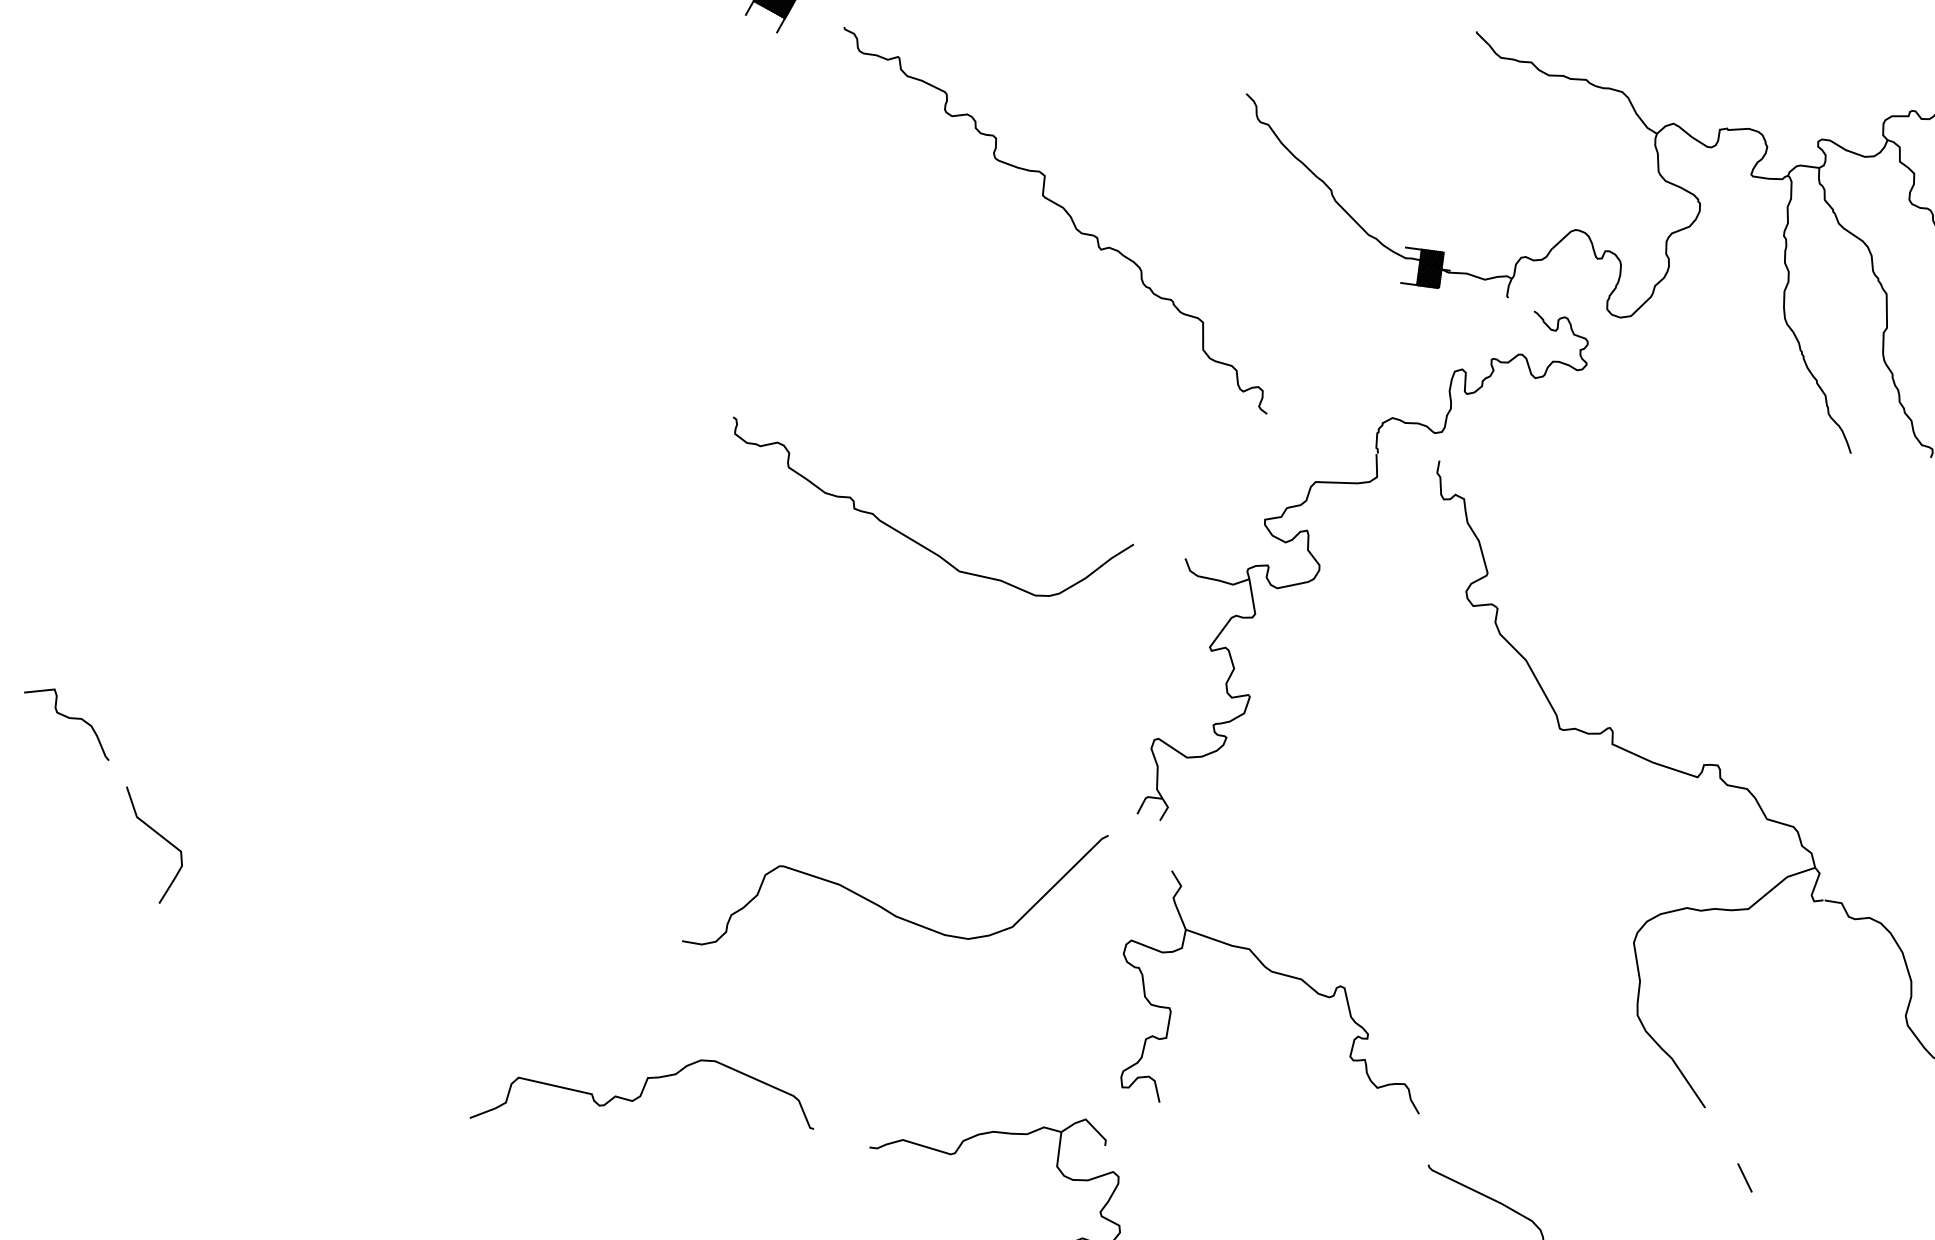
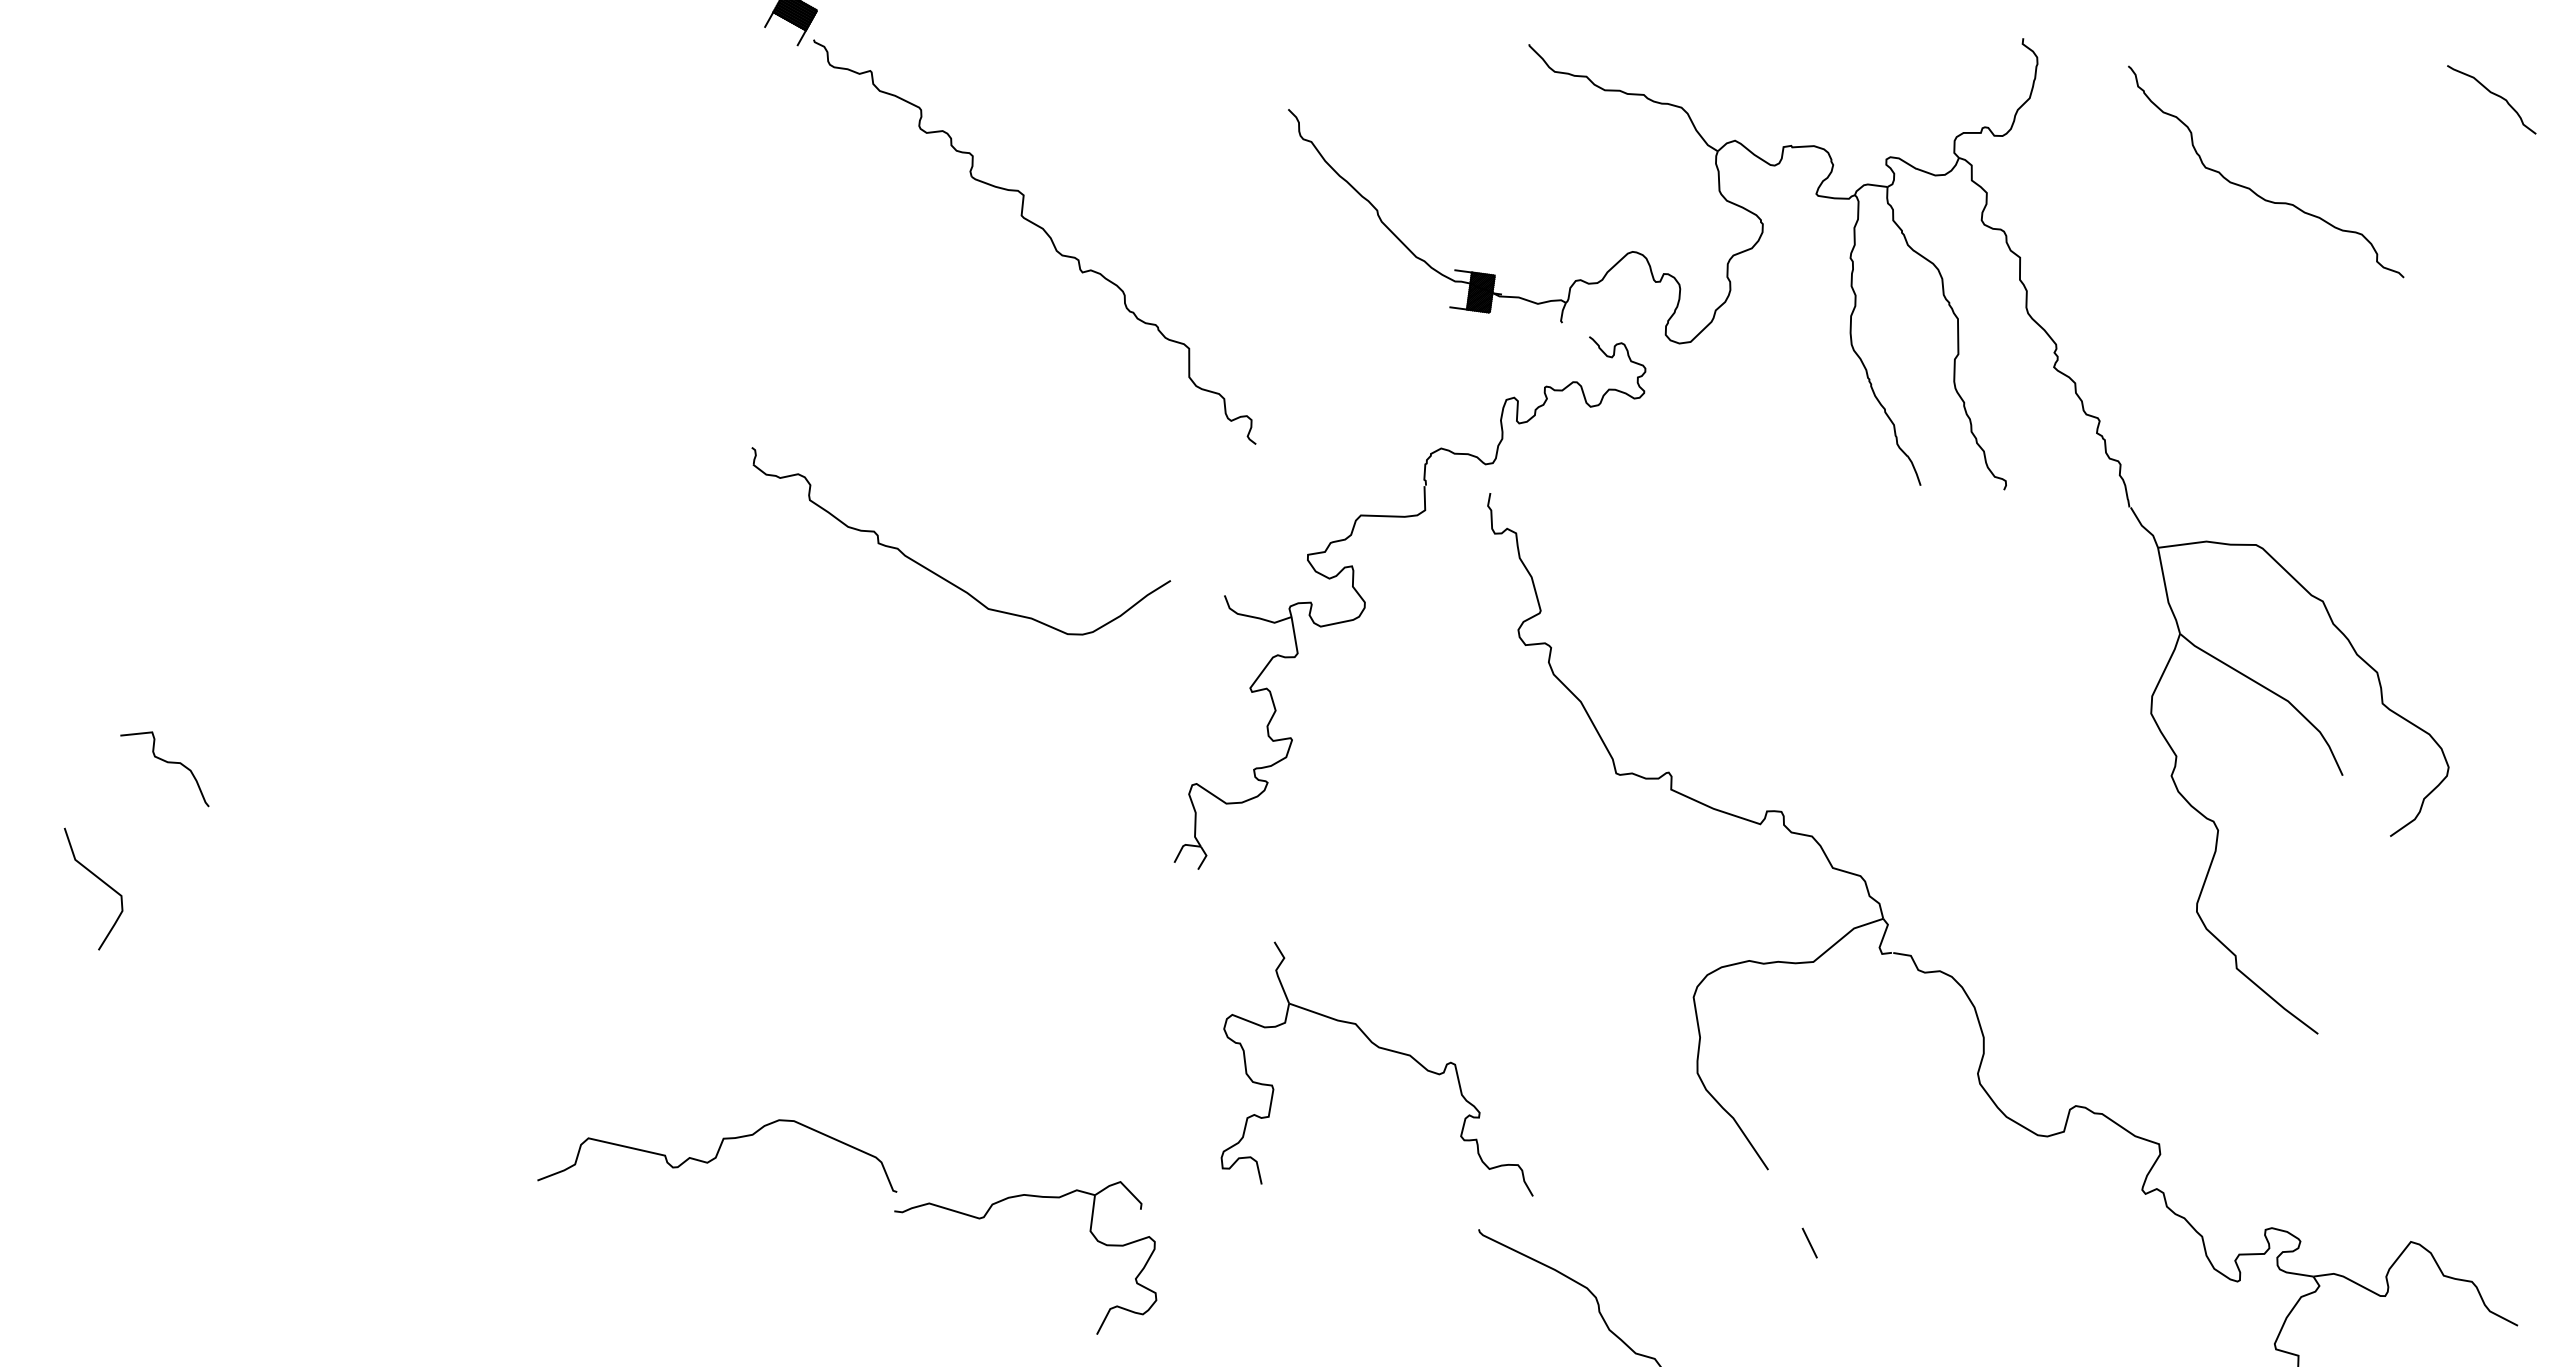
part: (1063, 210) -> (1043, 231), moved
curve: (69, 719) -> (167, 763), moved
curve: (159, 835) -> (98, 879), moved
curve: (883, 907) -> (909, 960), removed
part: (1275, 973) -> (1382, 1049), moved
curve: (642, 1094) -> (717, 1155), moved

